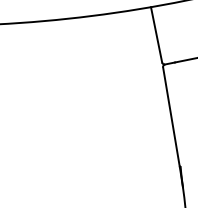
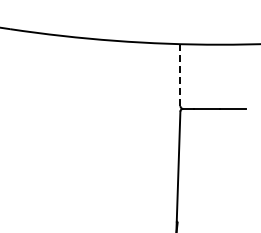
line: (156, 35) -> (180, 75), solid -> dashed

